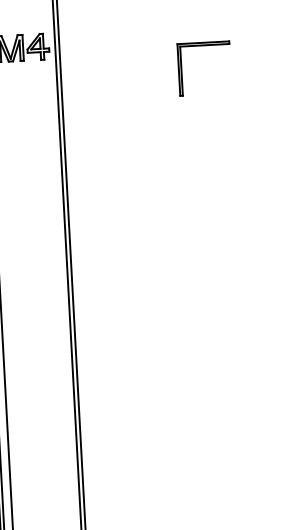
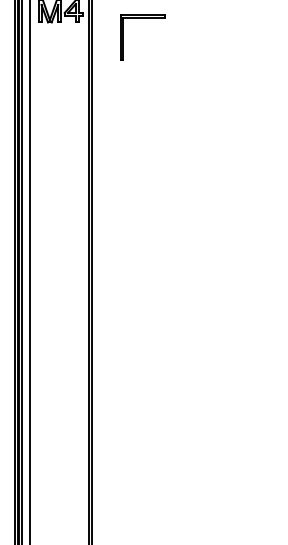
part: (202, 46) -> (142, 18), moved

